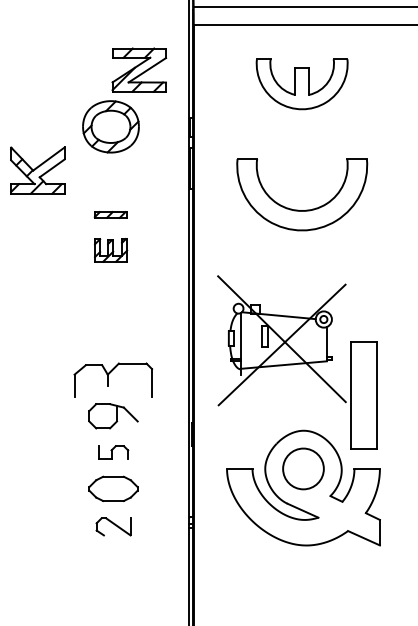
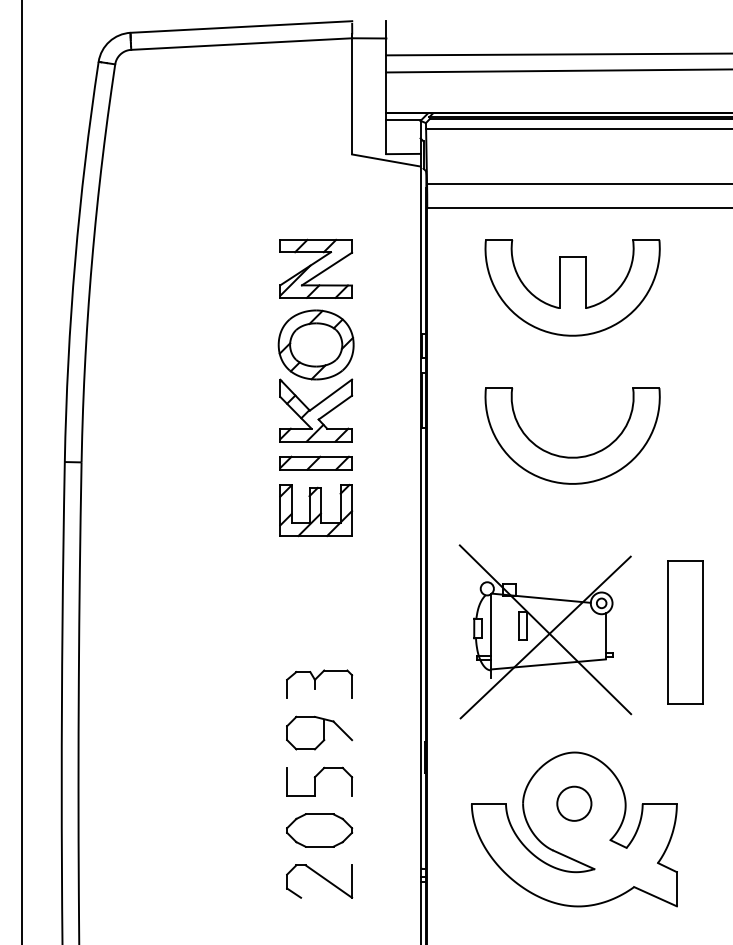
part: (139, 69) -> (316, 268), moved
part: (302, 84) -> (572, 287), size x1.43
part: (38, 170) -> (316, 410), moved
part: (110, 214) -> (315, 462), size x1.67
part: (111, 250) -> (316, 510), size x1.67
part: (113, 379) -> (319, 683), size x0.62
part: (364, 394) -> (685, 632), moved
part: (113, 452) -> (319, 781), size x1.67
circle: (303, 468) -> (574, 803), size x0.62
part: (113, 526) -> (319, 881), size x1.43

